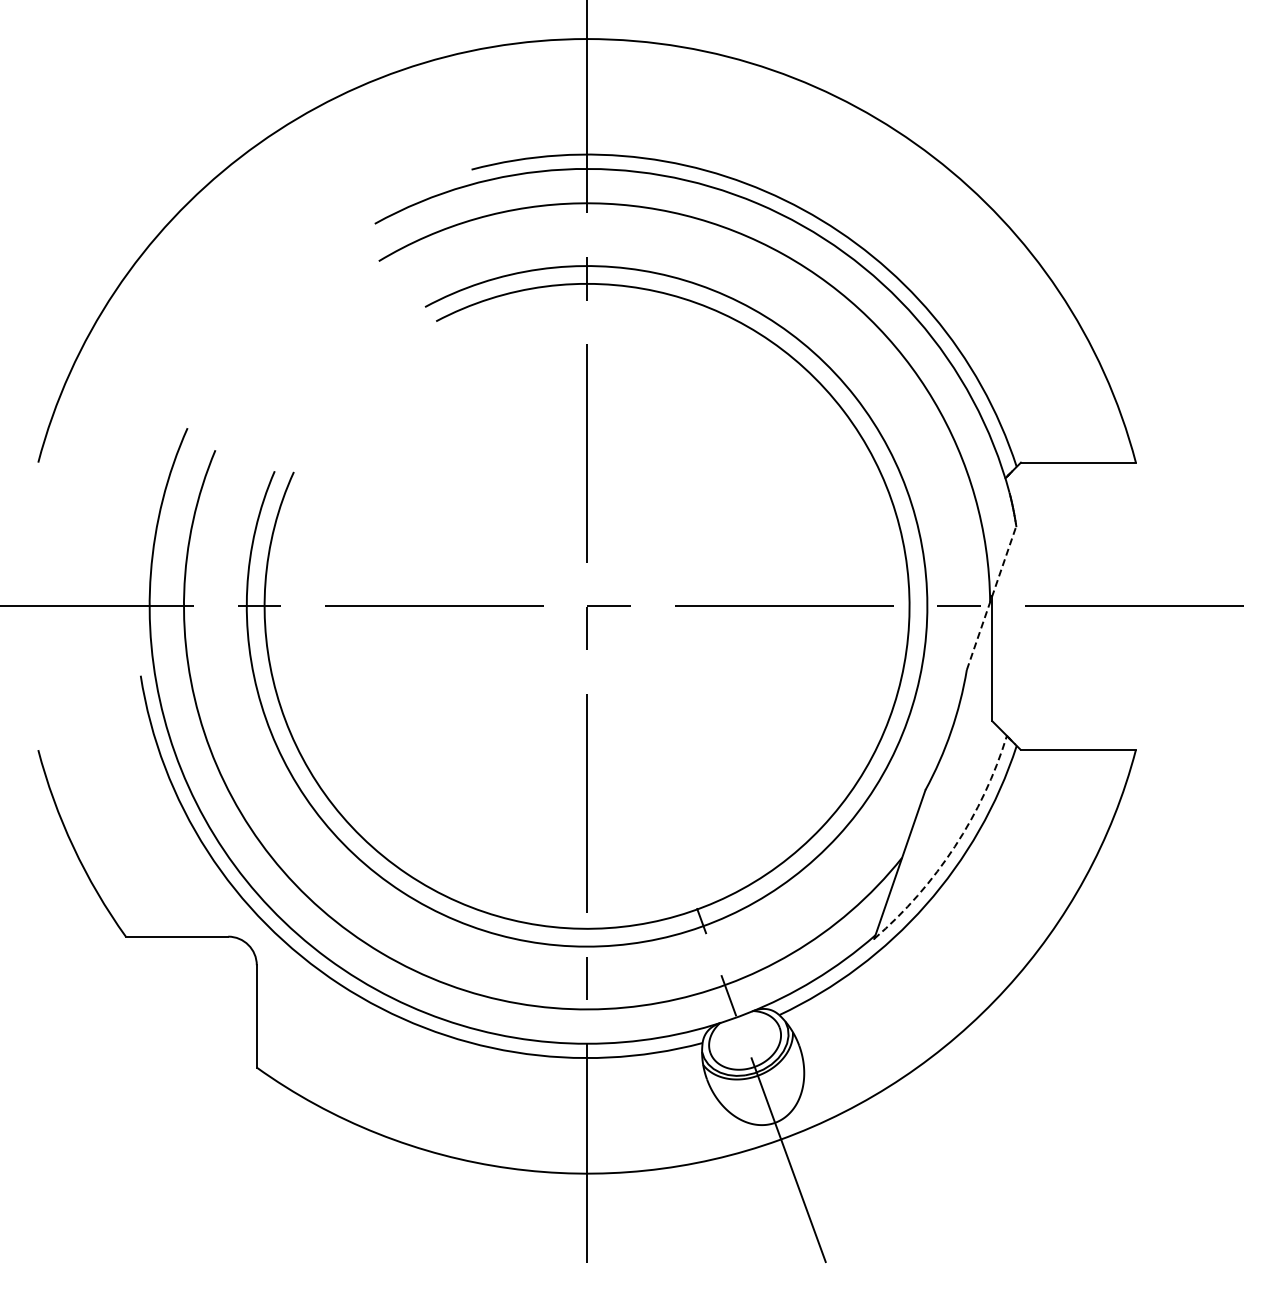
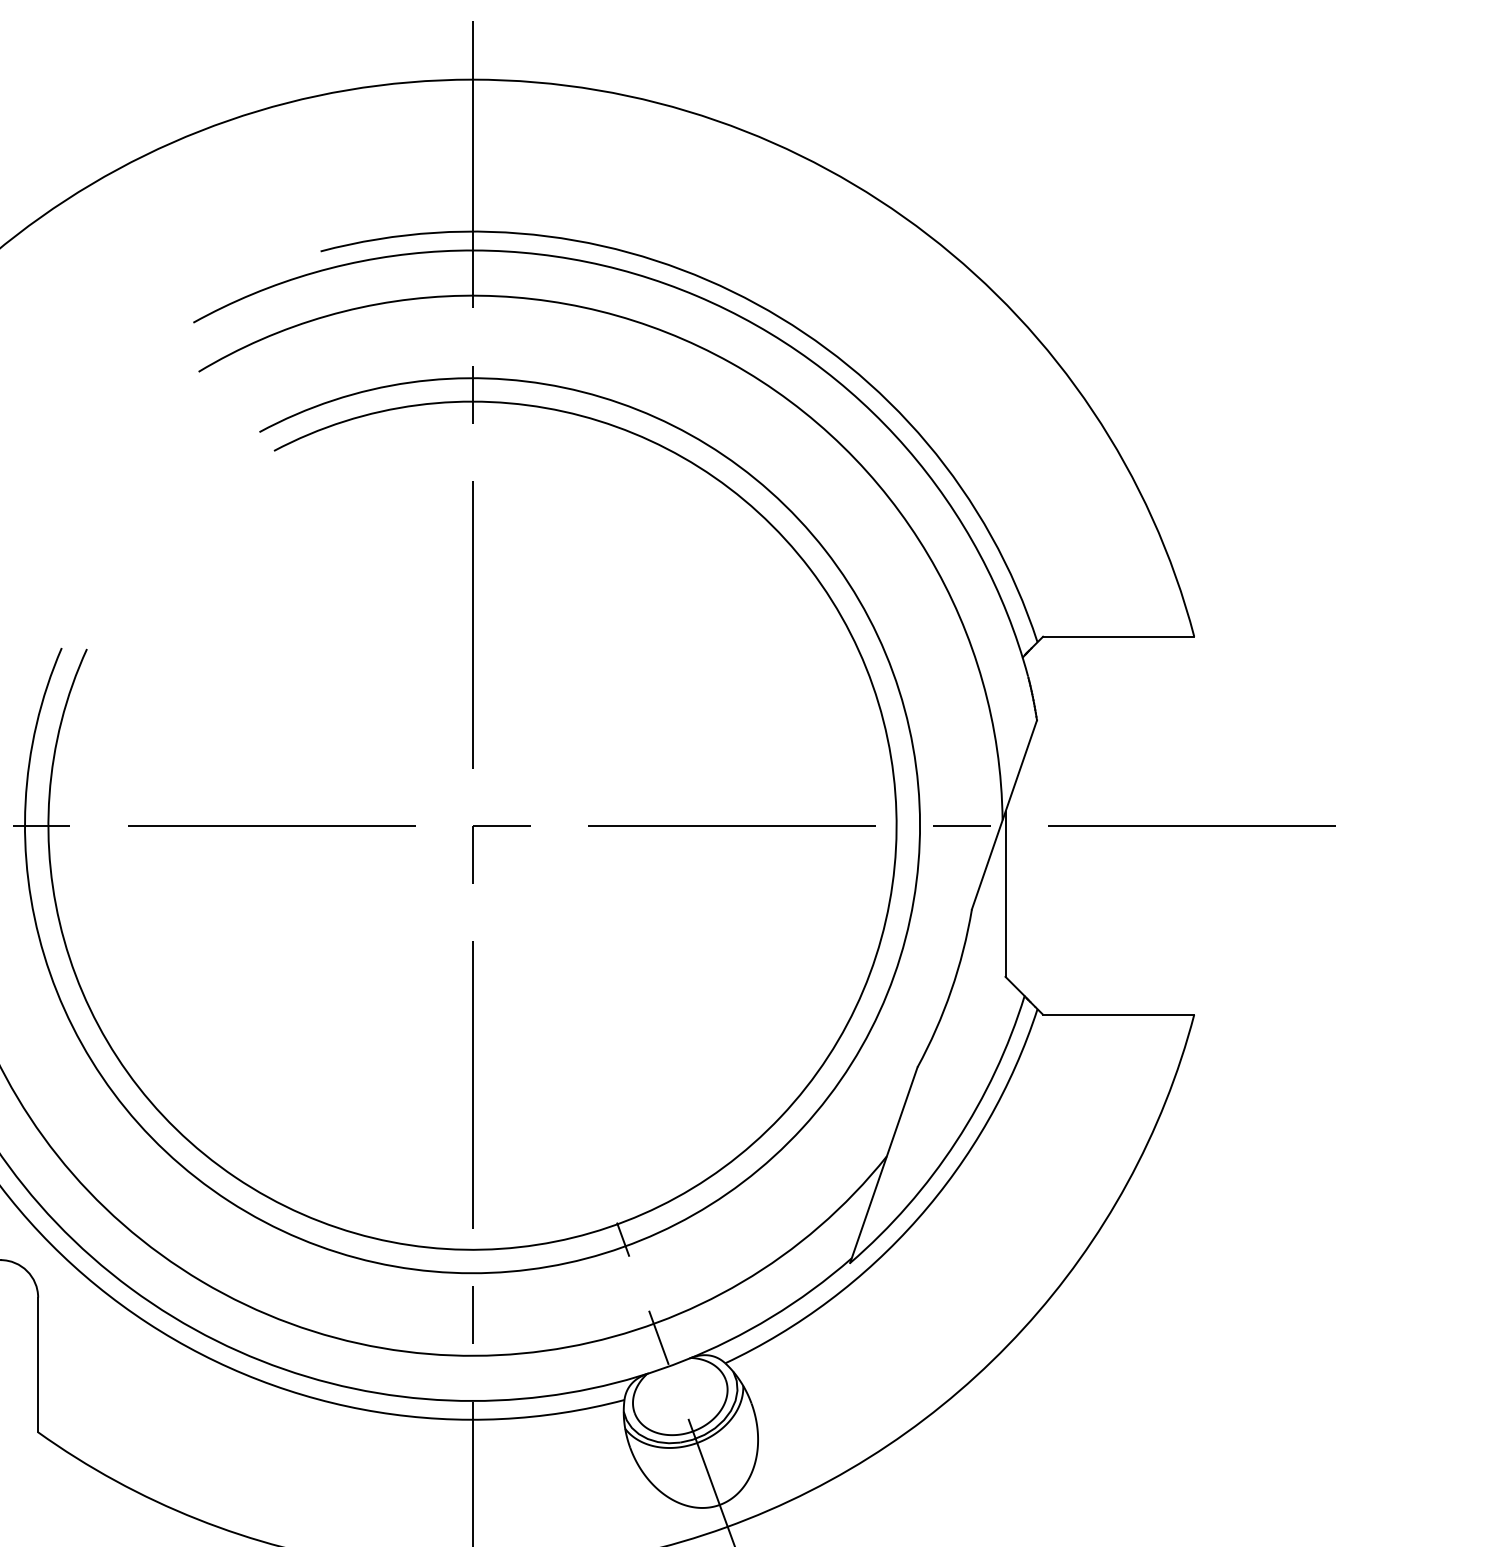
line: (991, 597) -> (1004, 814), dashed -> solid
arc: (954, 846) -> (955, 1141), dashed -> solid

